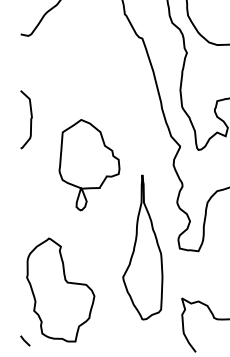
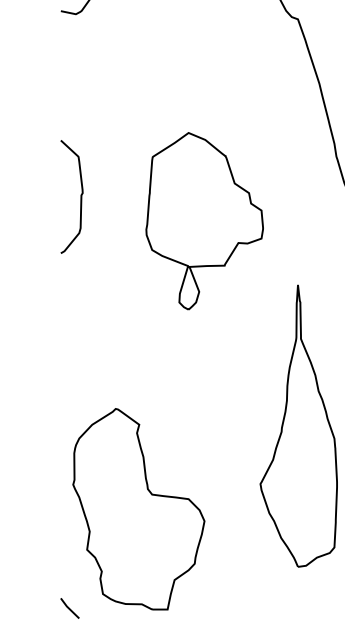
curve: (30, 119) -> (79, 196), moved
part: (89, 165) -> (204, 221), moved

